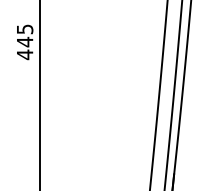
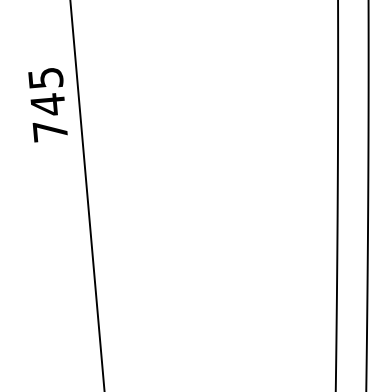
text: (25, 54) -> (51, 130), 445 -> 745

